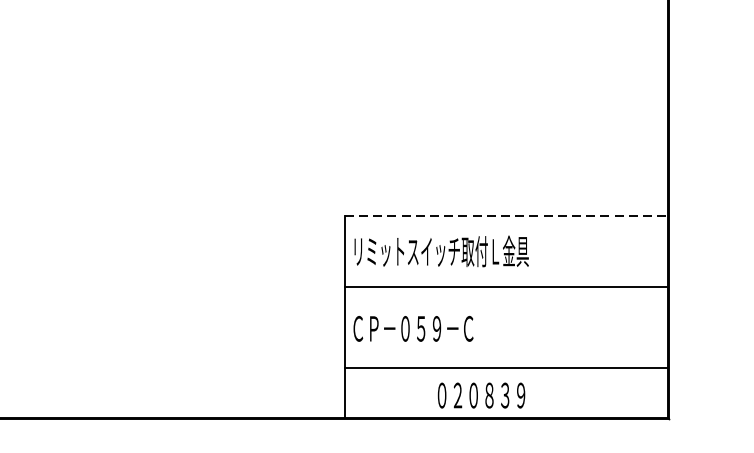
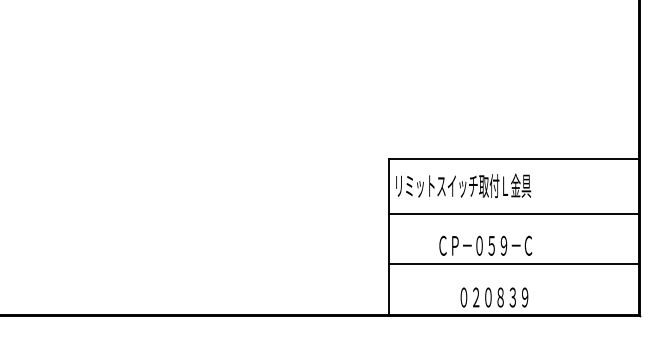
line: (507, 216) -> (514, 158), dashed -> solid
text: (413, 328) -> (485, 245), moved
line: (506, 368) -> (513, 264), moved

